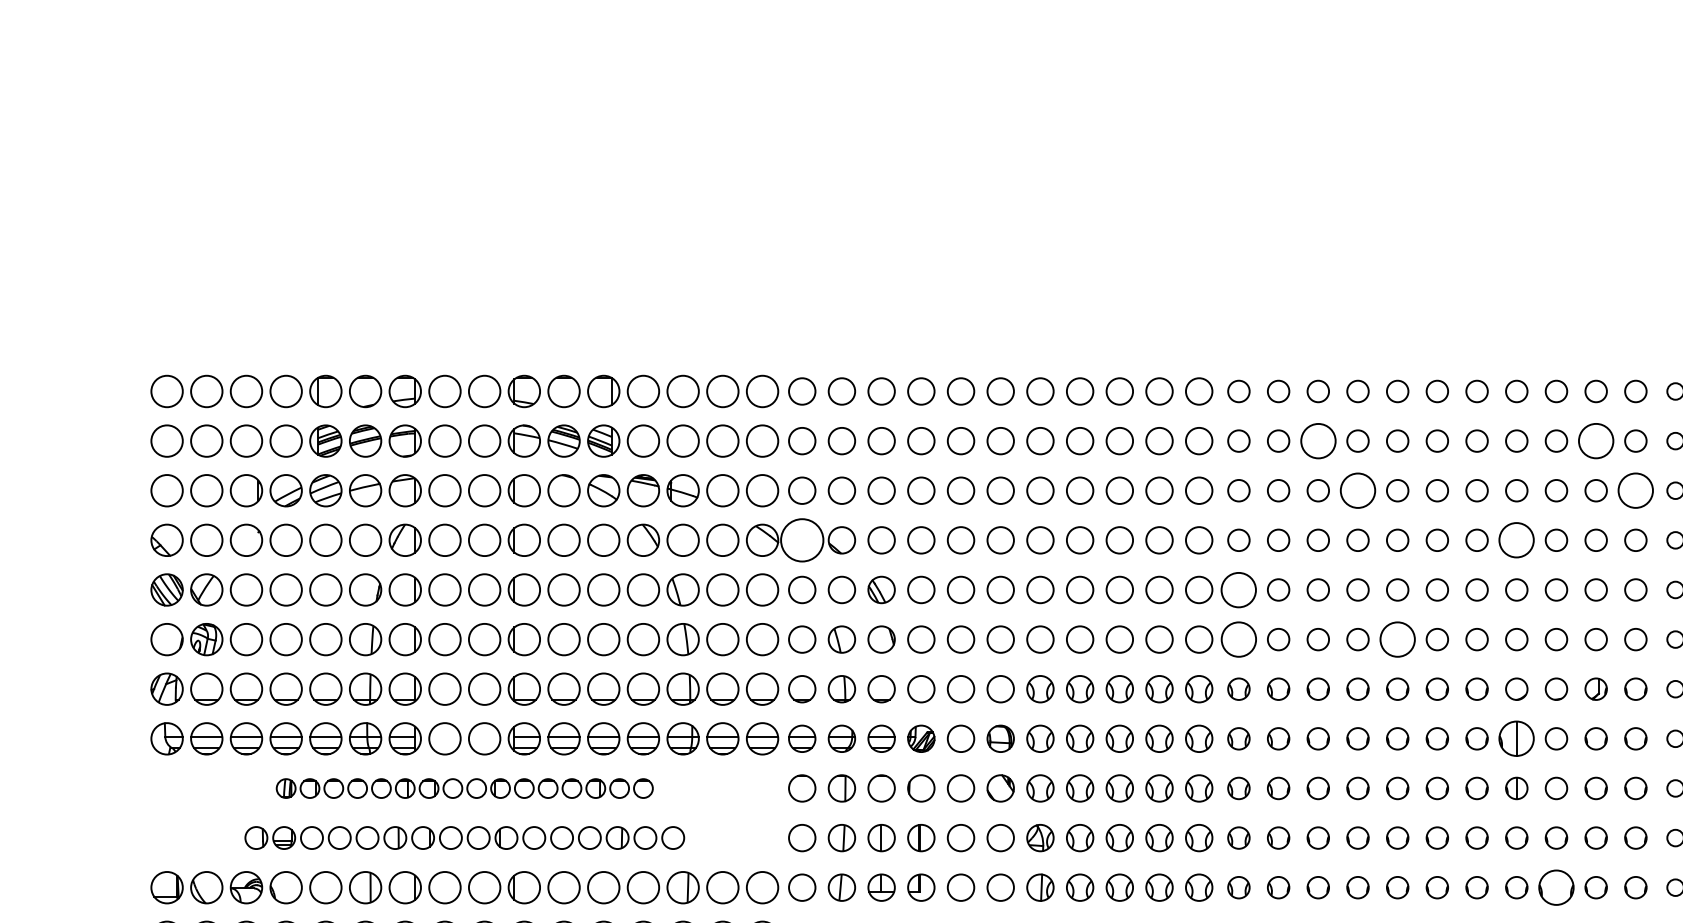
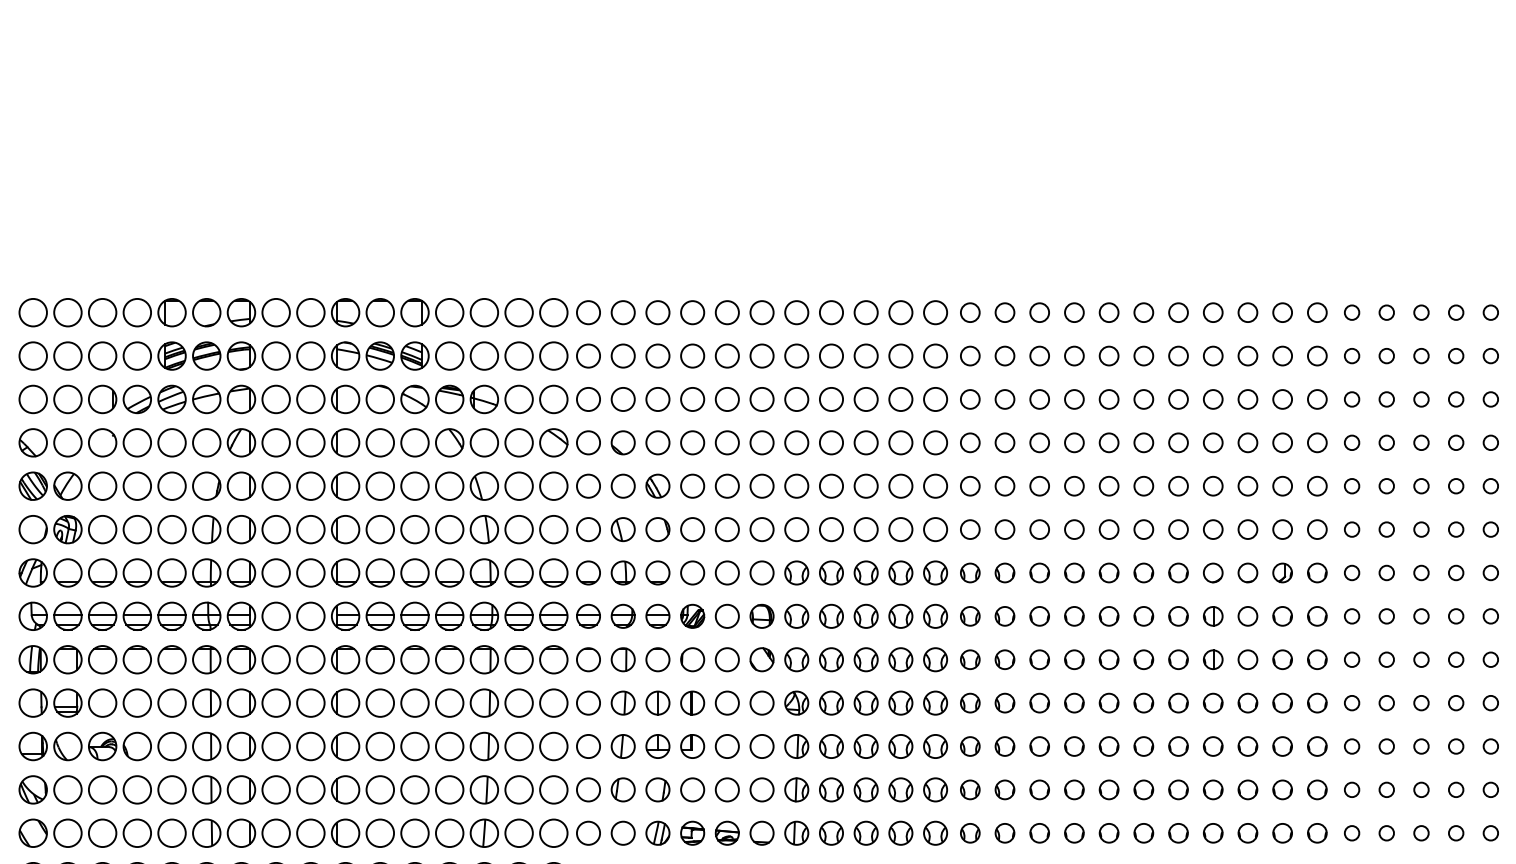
circle: (1318, 440) -> (1039, 355), size x0.62
circle: (1596, 440) -> (1282, 355), size x0.62
circle: (1358, 490) -> (1074, 399), size x0.62
circle: (1636, 490) -> (1317, 399), size x0.62
circle: (802, 539) -> (588, 442), size x0.62
circle: (1517, 539) -> (1213, 442), size x0.62
circle: (1239, 589) -> (970, 485), size x0.62
circle: (1237, 639) -> (969, 529), size x0.62
circle: (1396, 639) -> (1108, 529), size x0.62
part: (1517, 738) -> (1213, 616), size x0.62
part: (464, 788) -> (293, 659), size x1.67
part: (464, 837) -> (293, 702), size x1.43
part: (1555, 887) -> (1247, 746), size x0.62

